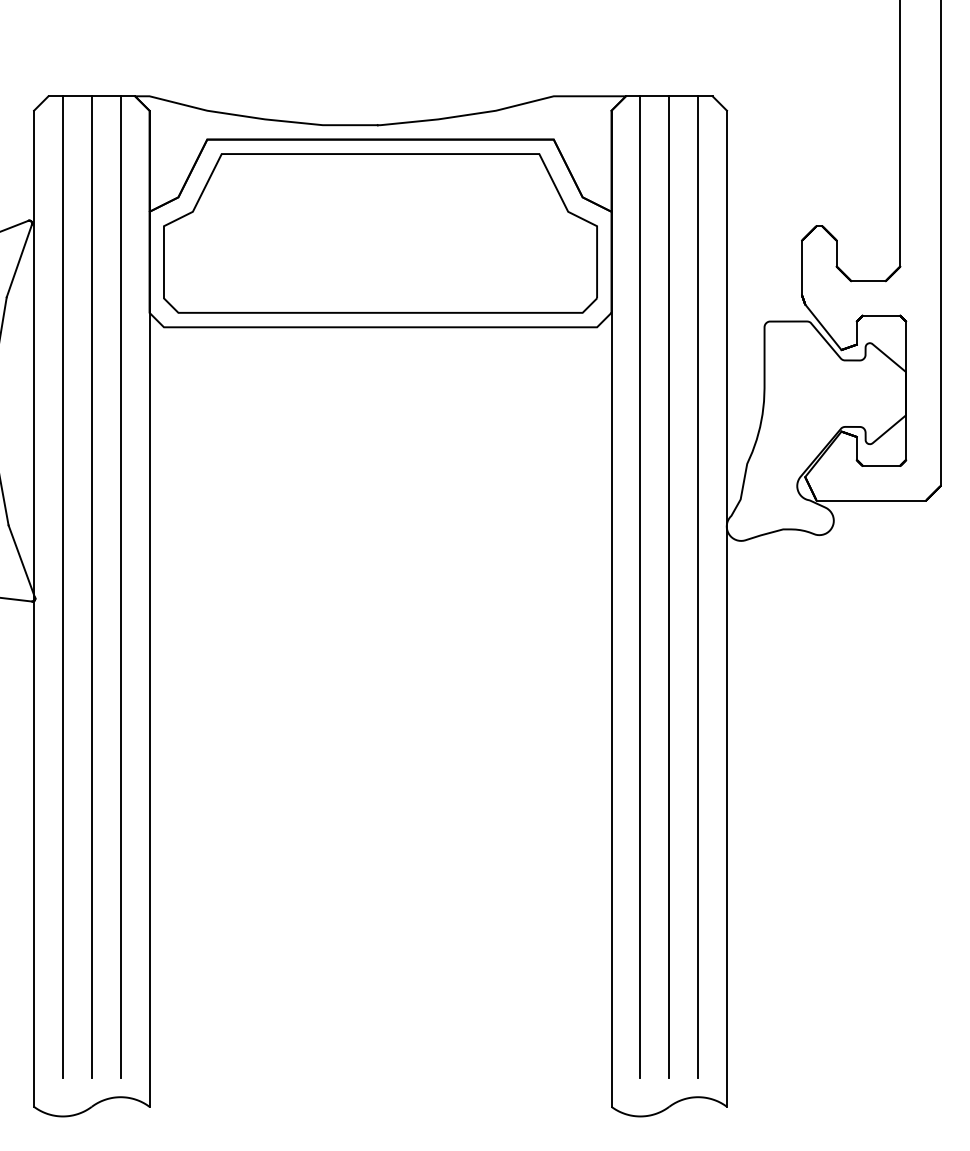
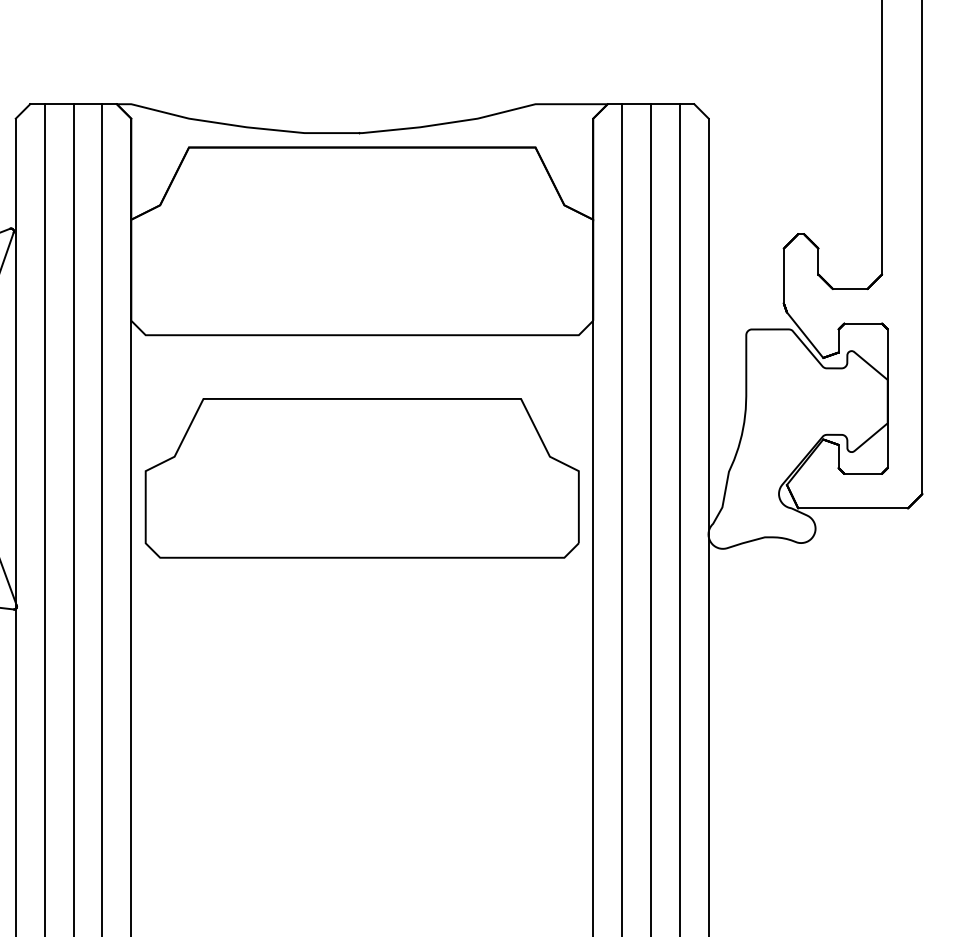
part: (380, 233) -> (362, 478), moved

